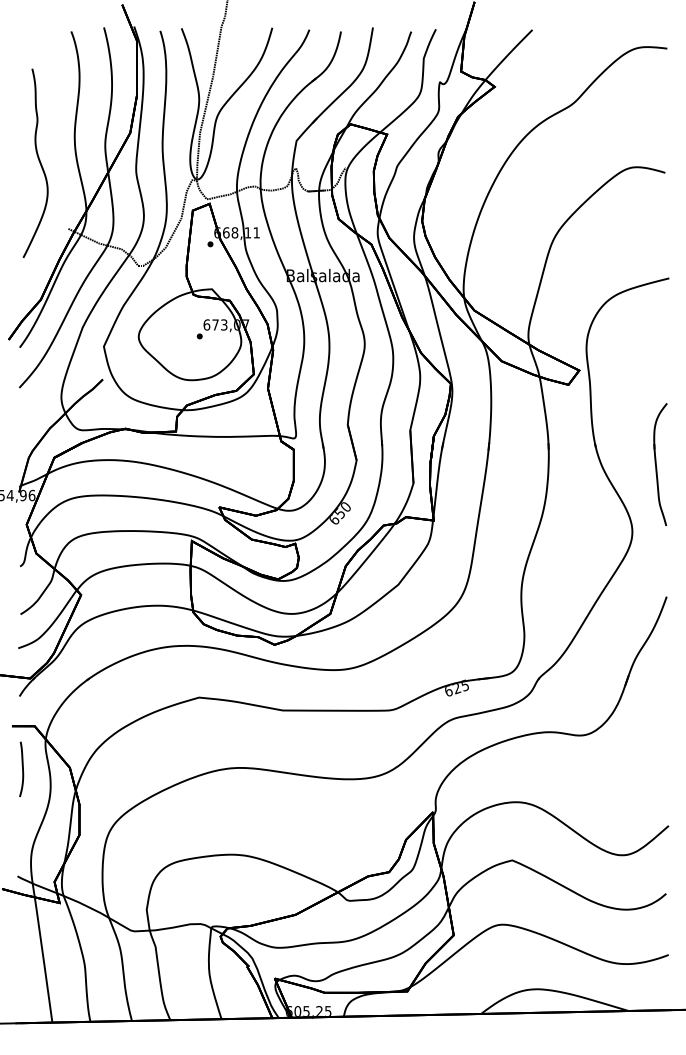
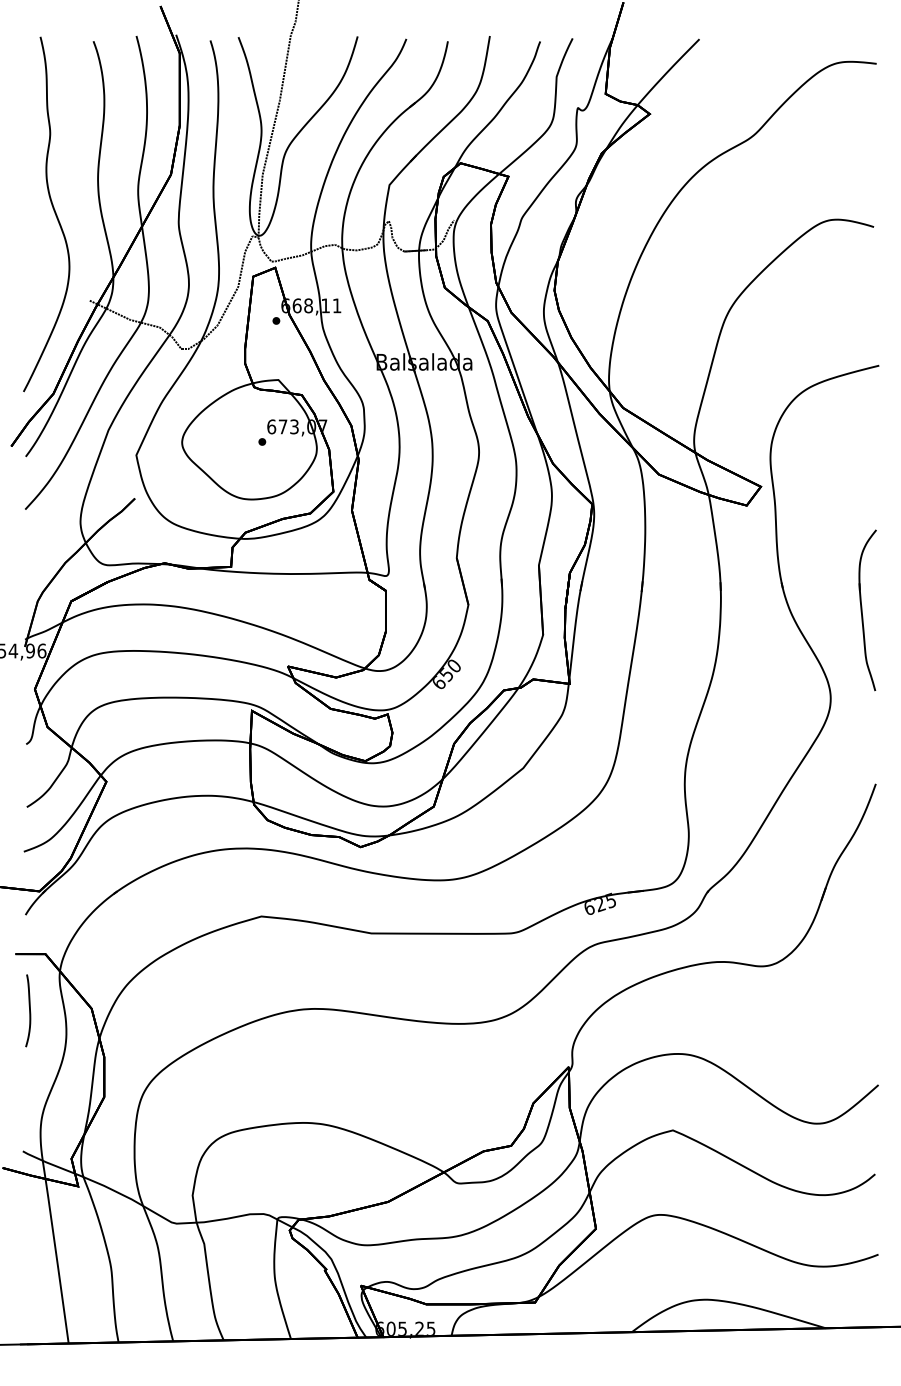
part: (35, 163) -> (46, 214), size x1.43

